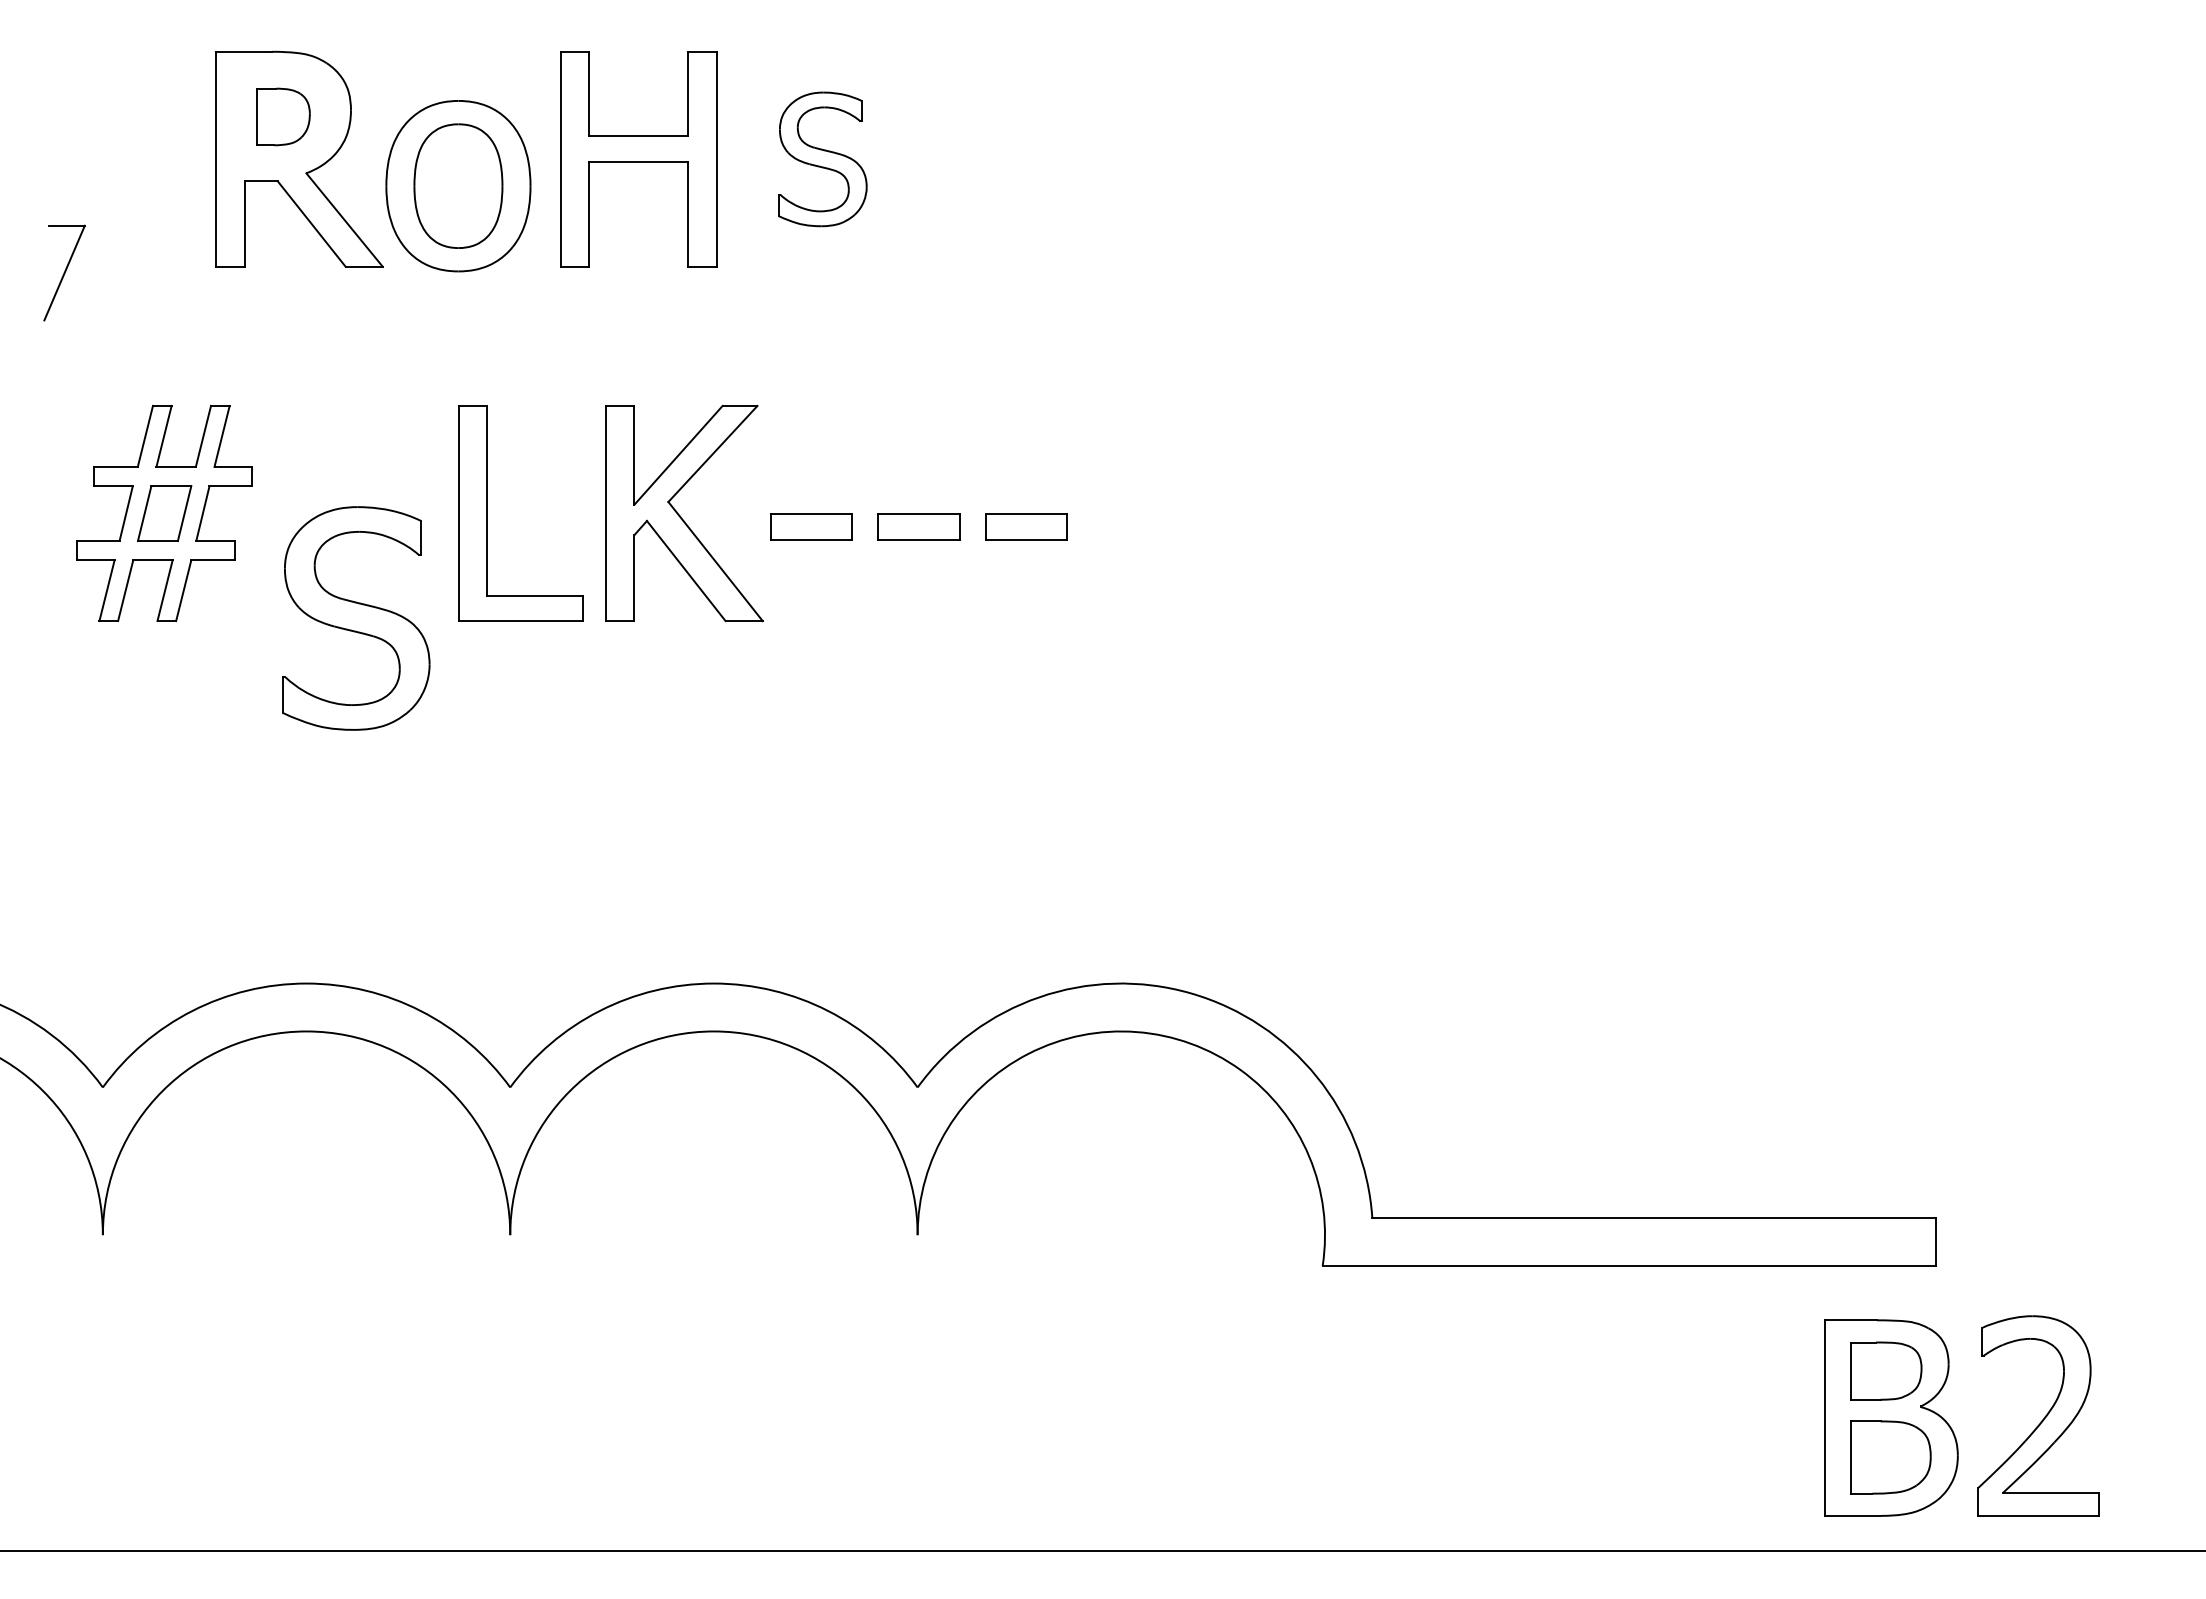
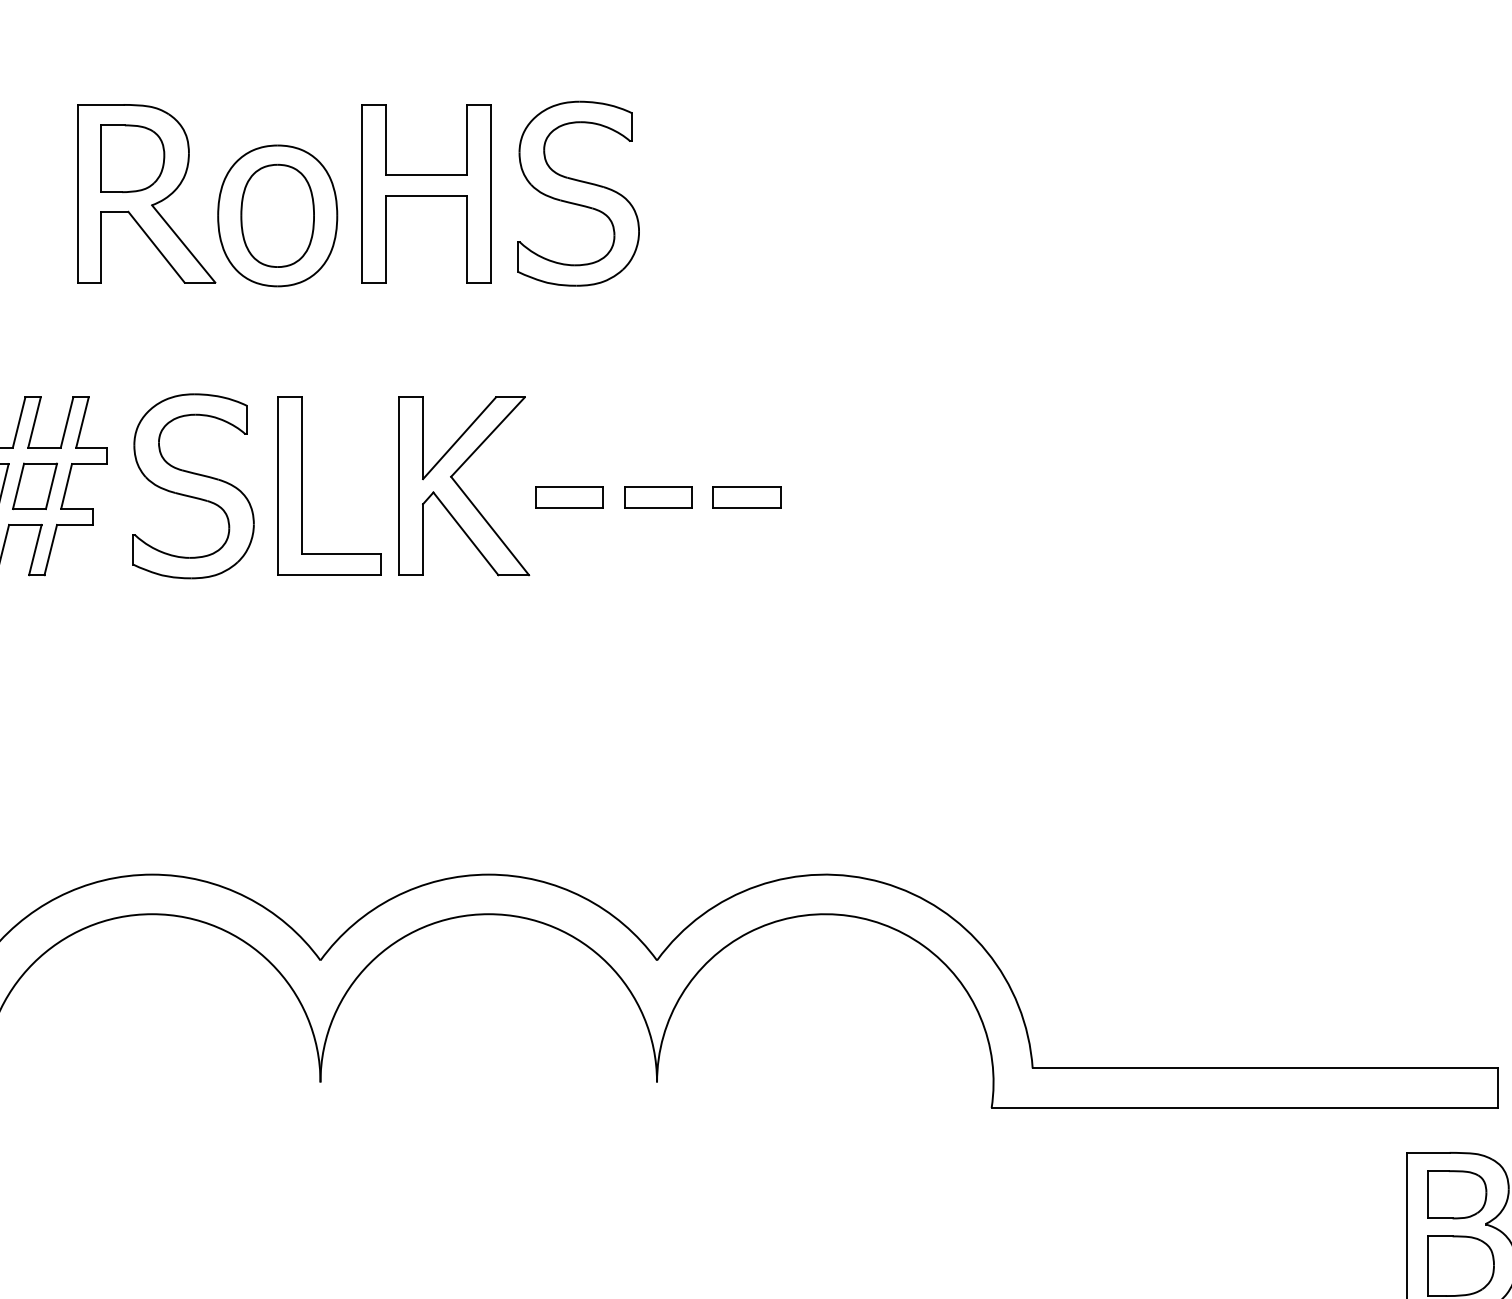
part: (283, 116) -> (133, 158), size x1.43
part: (822, 159) -> (578, 193), size x1.67
part: (356, 618) -> (193, 486), moved

